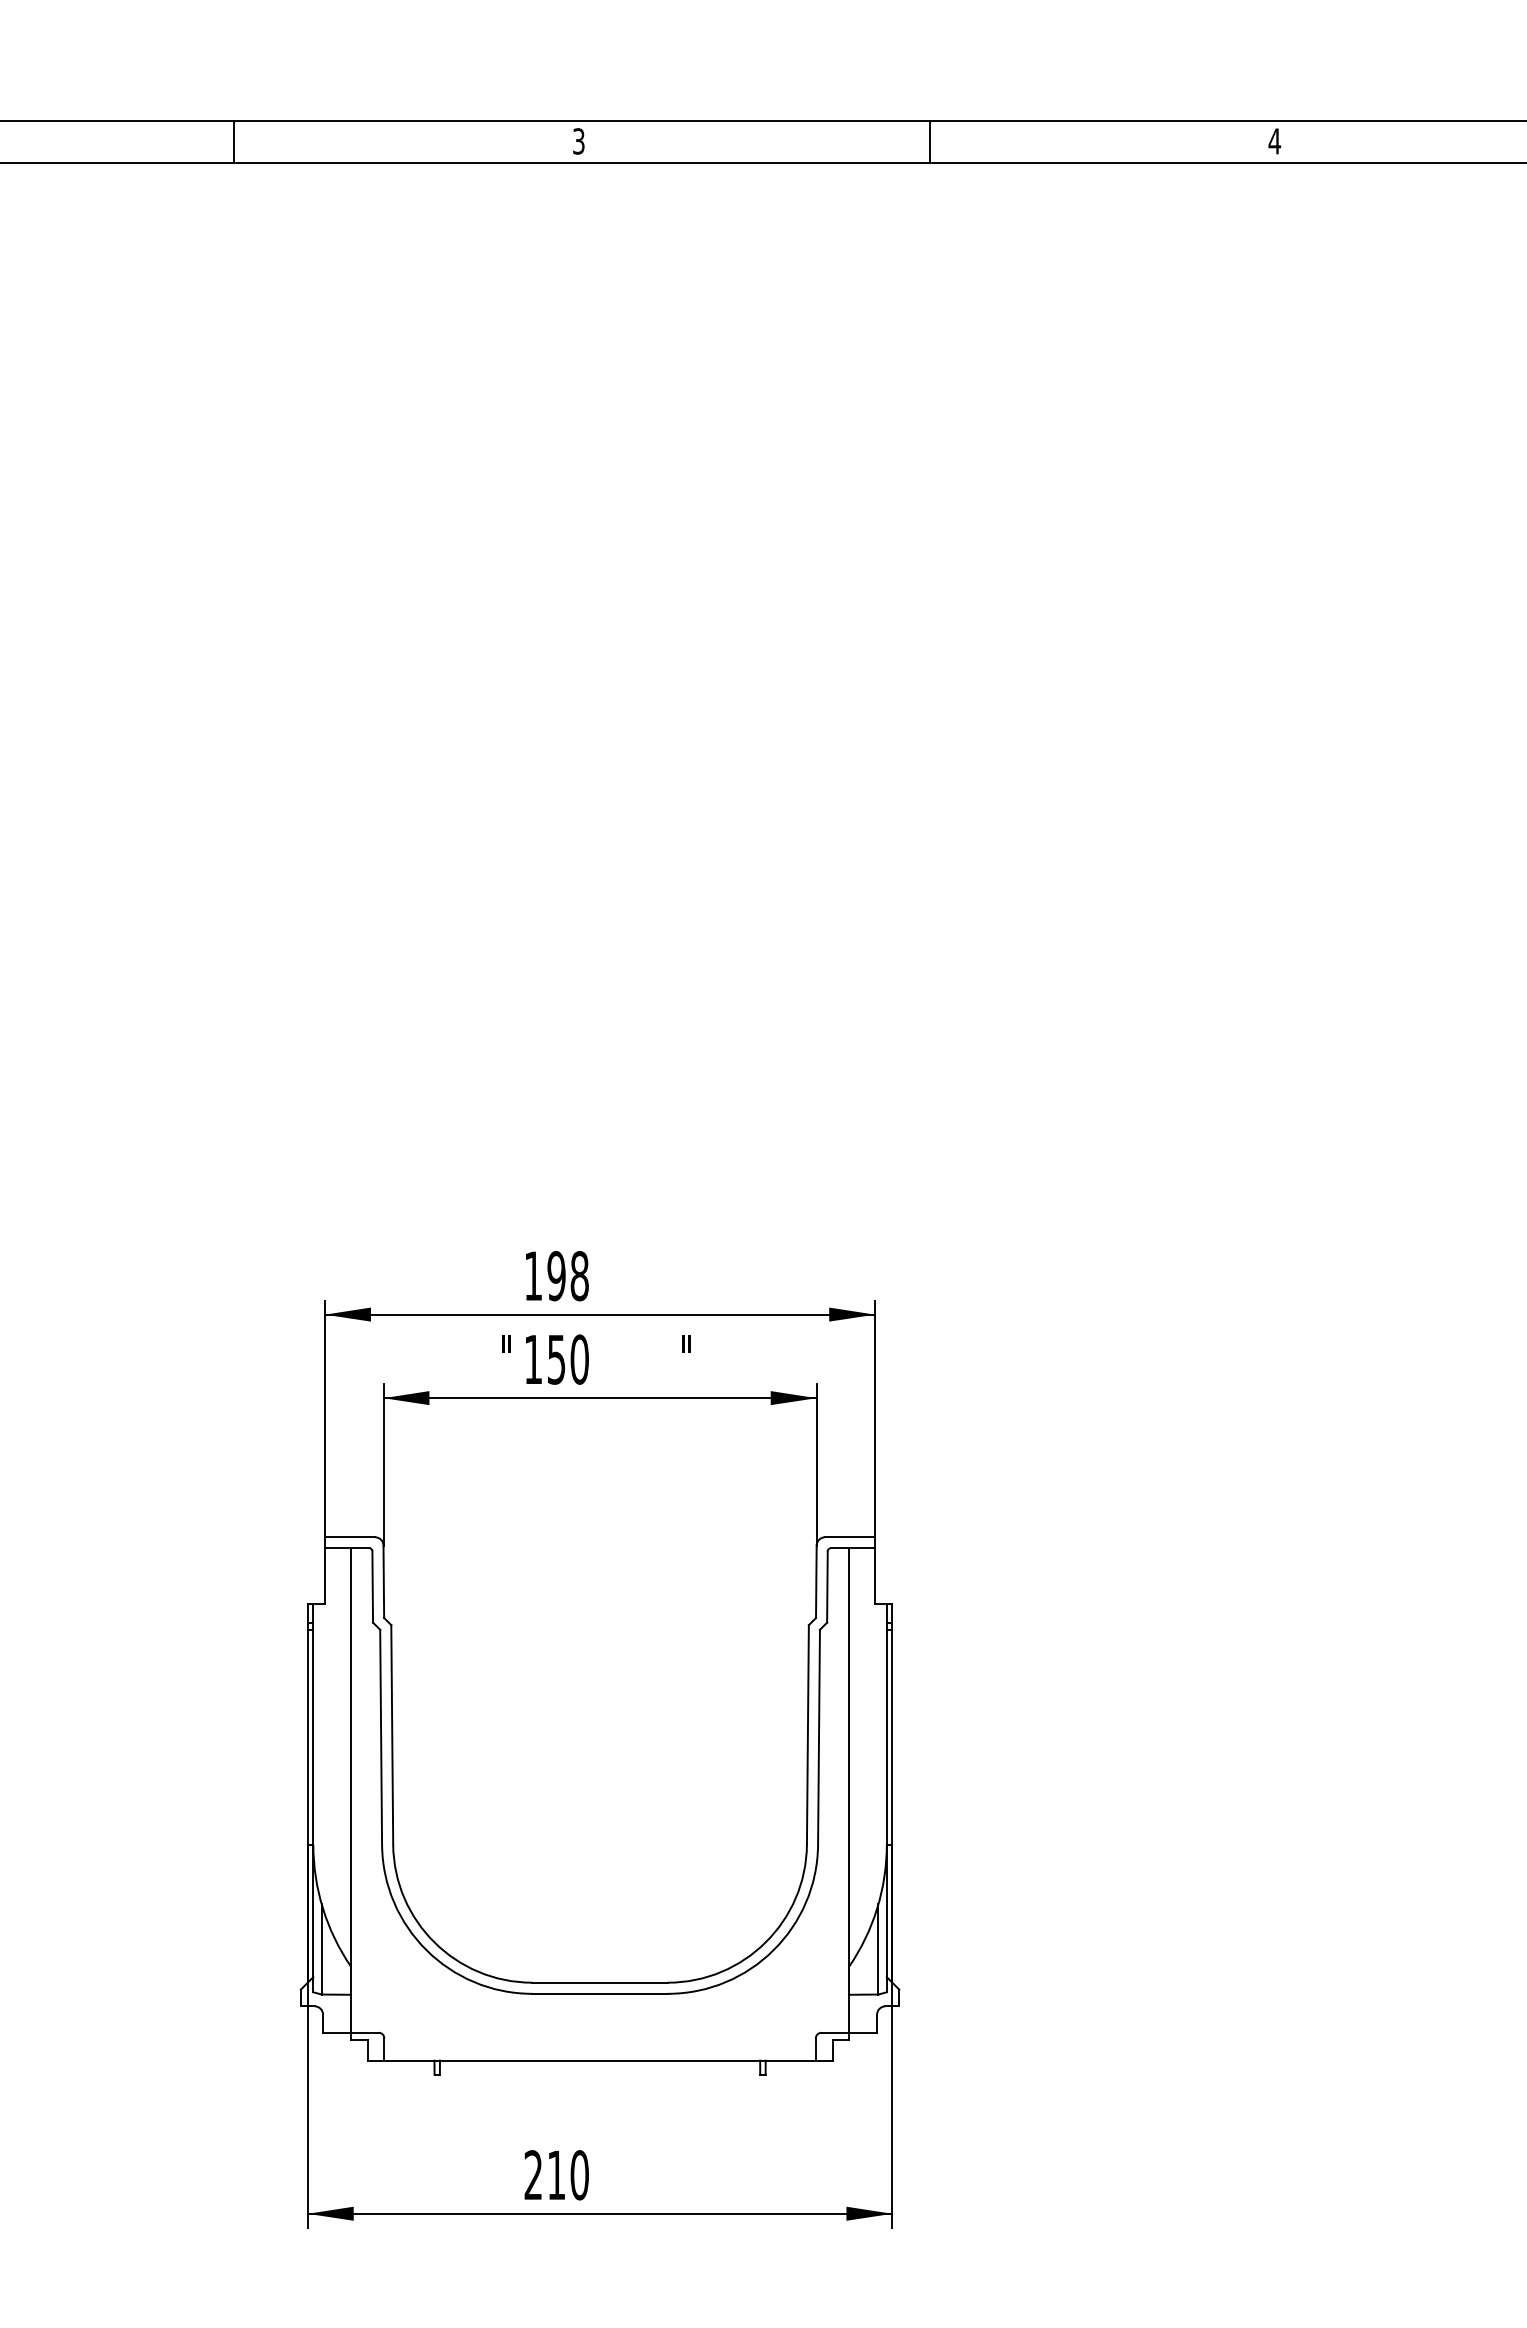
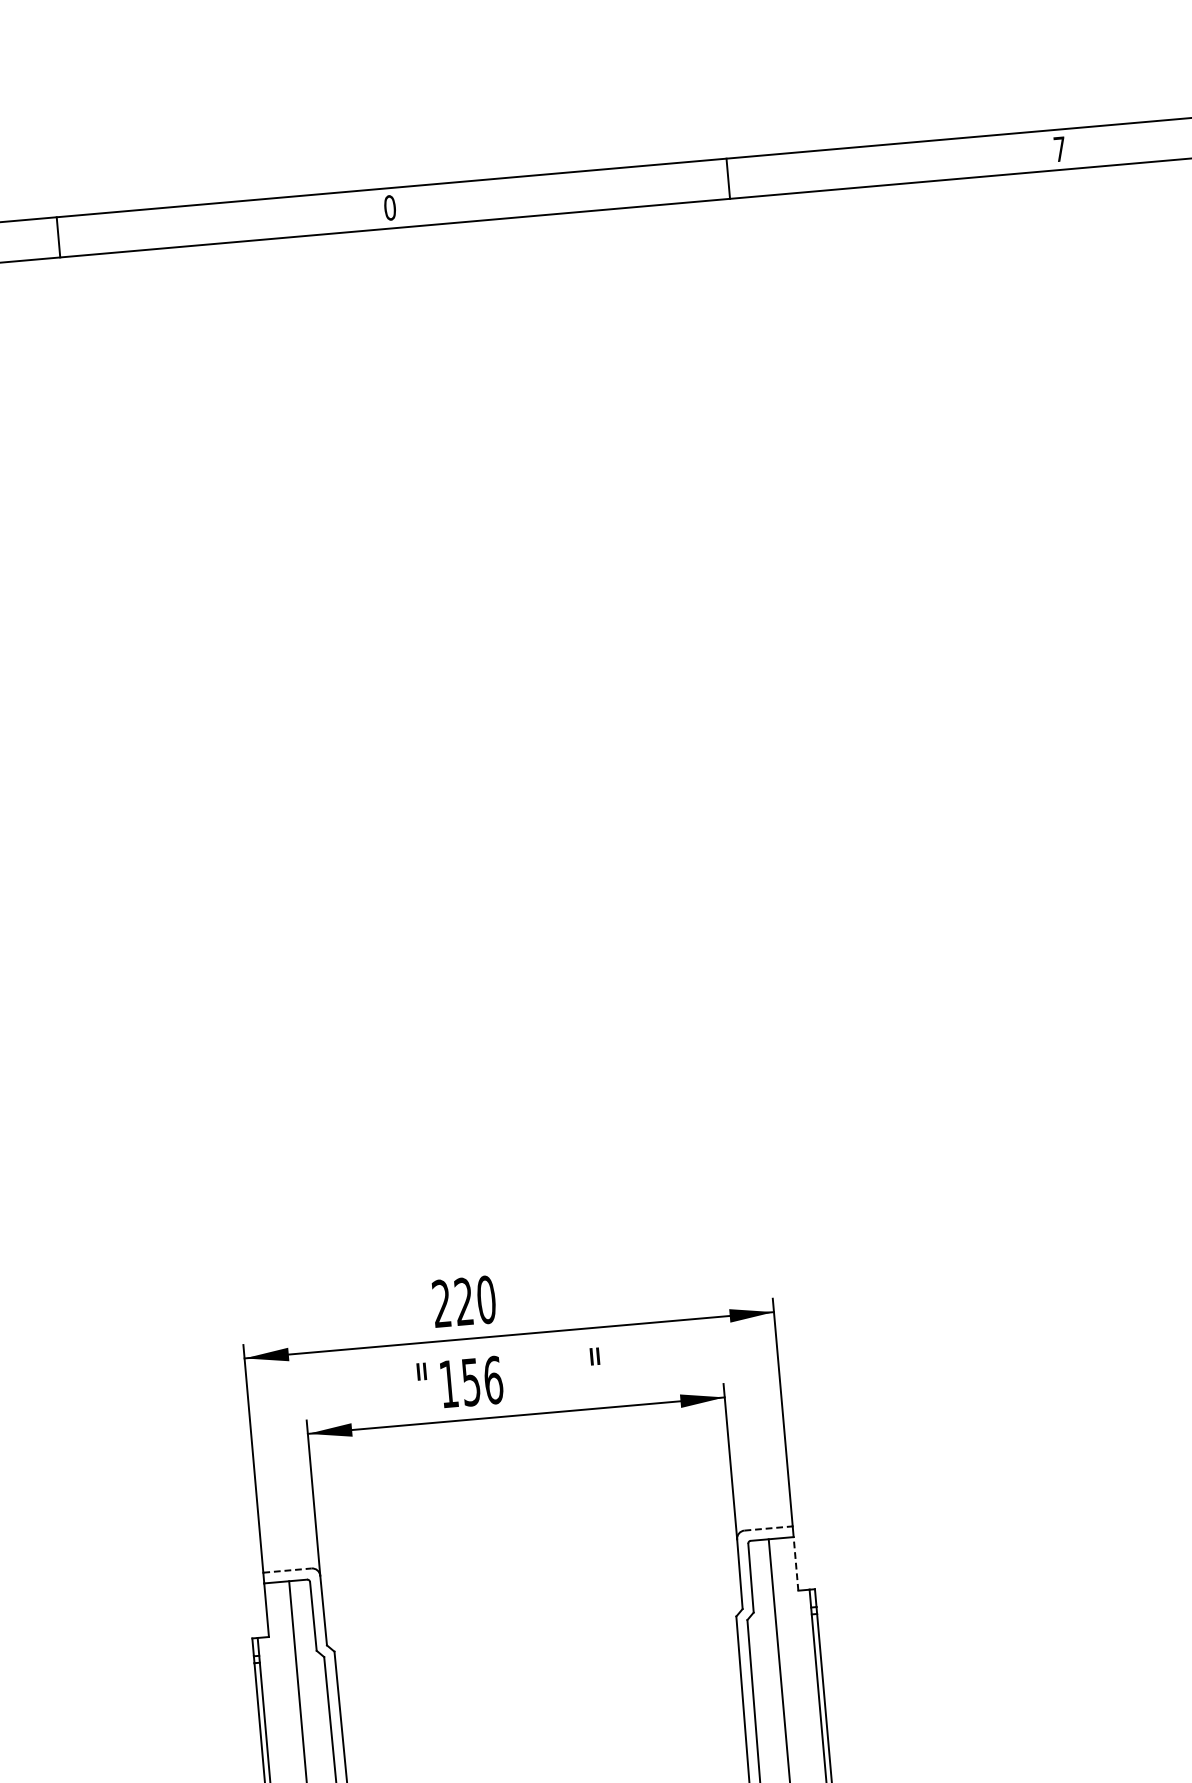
text: (578, 141) -> (389, 208), 3 -> 0
text: (1274, 141) -> (1059, 149), 4 -> 7
text: (556, 1275) -> (464, 1301), 198 -> 220
text: (579, 1359) -> (493, 1380), 150 -> 156
line: (350, 1537) -> (287, 1570), solid -> dashed
line: (850, 1537) -> (769, 1528), solid -> dashed
line: (875, 1576) -> (796, 1564), solid -> dashed

